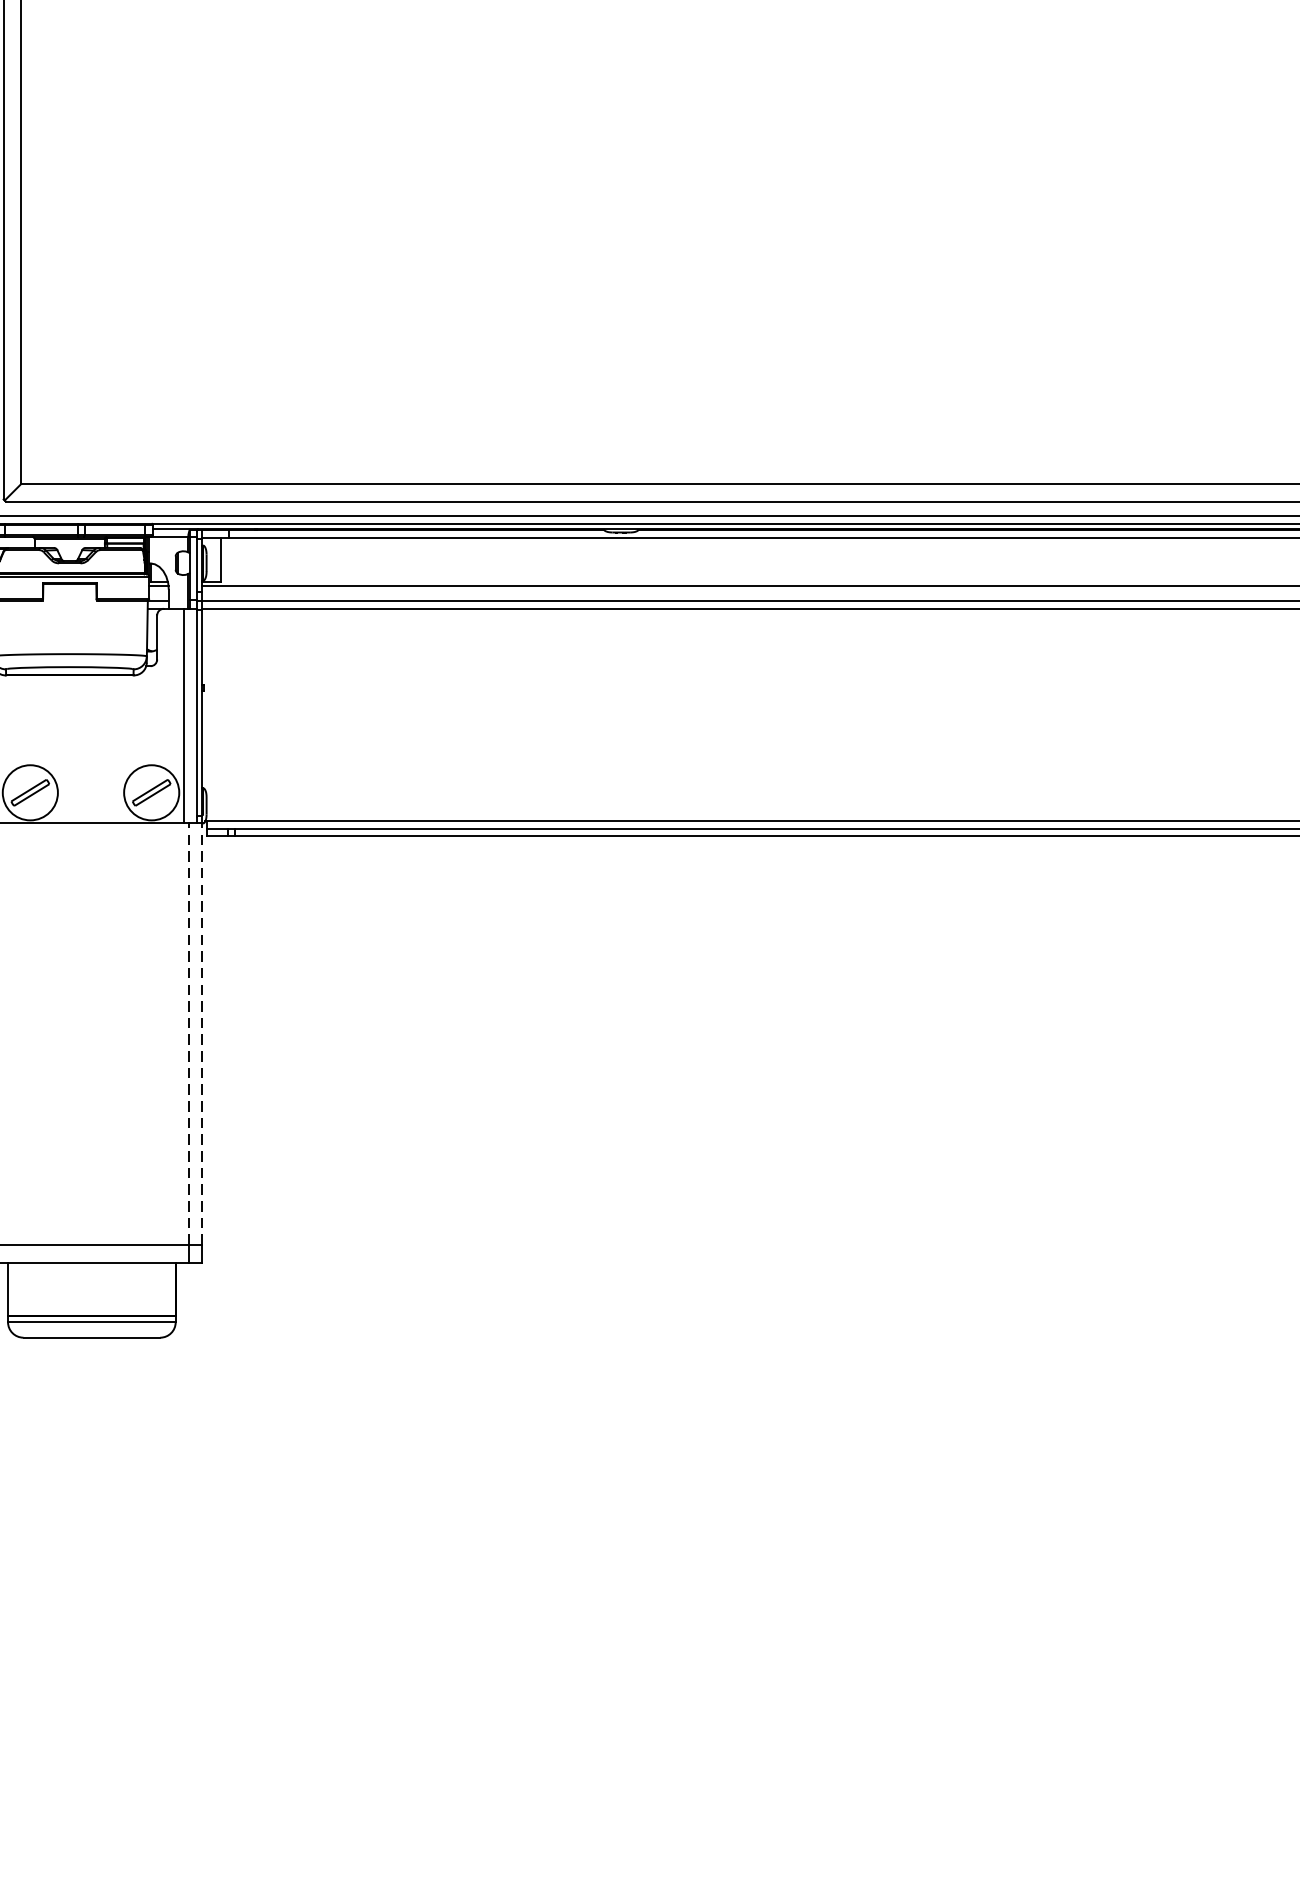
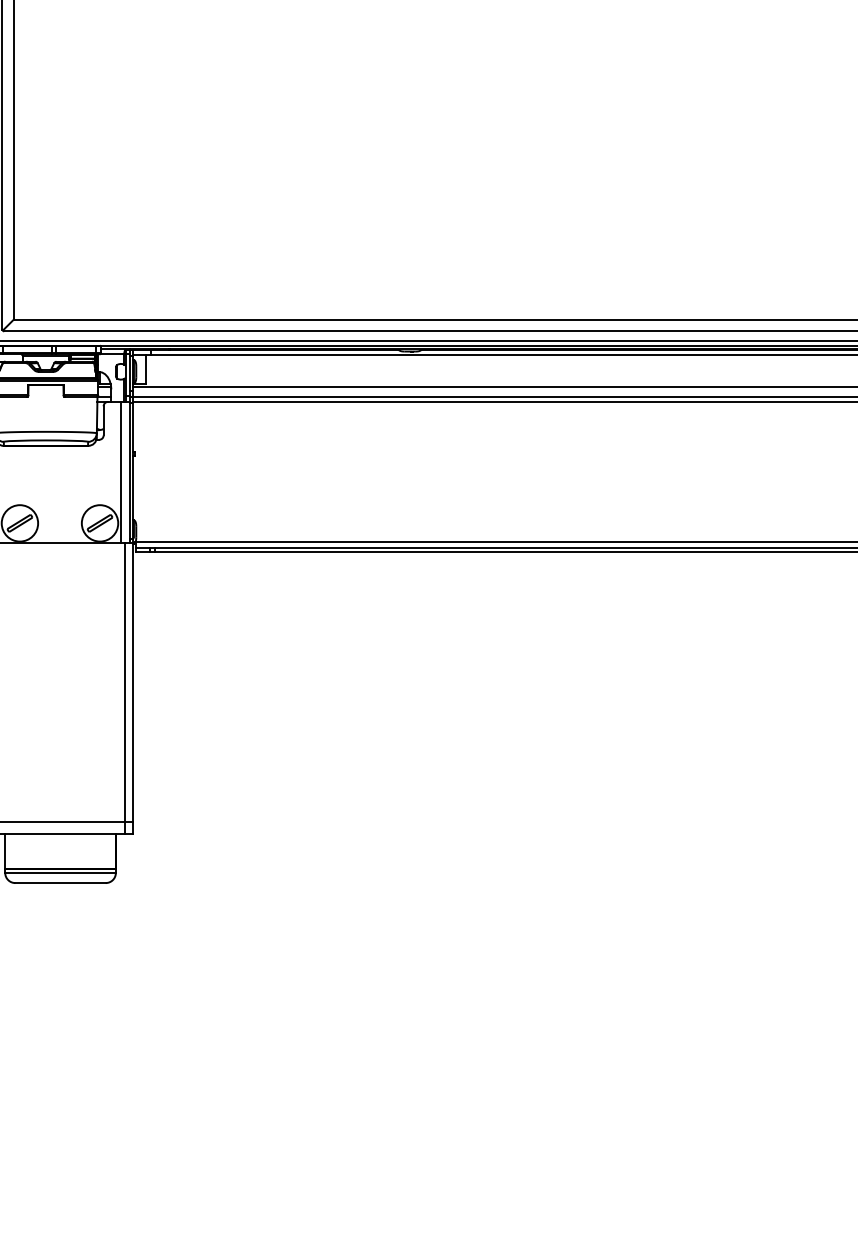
line: (188, 1032) -> (124, 681), dashed -> solid
line: (202, 1032) -> (133, 681), dashed -> solid

